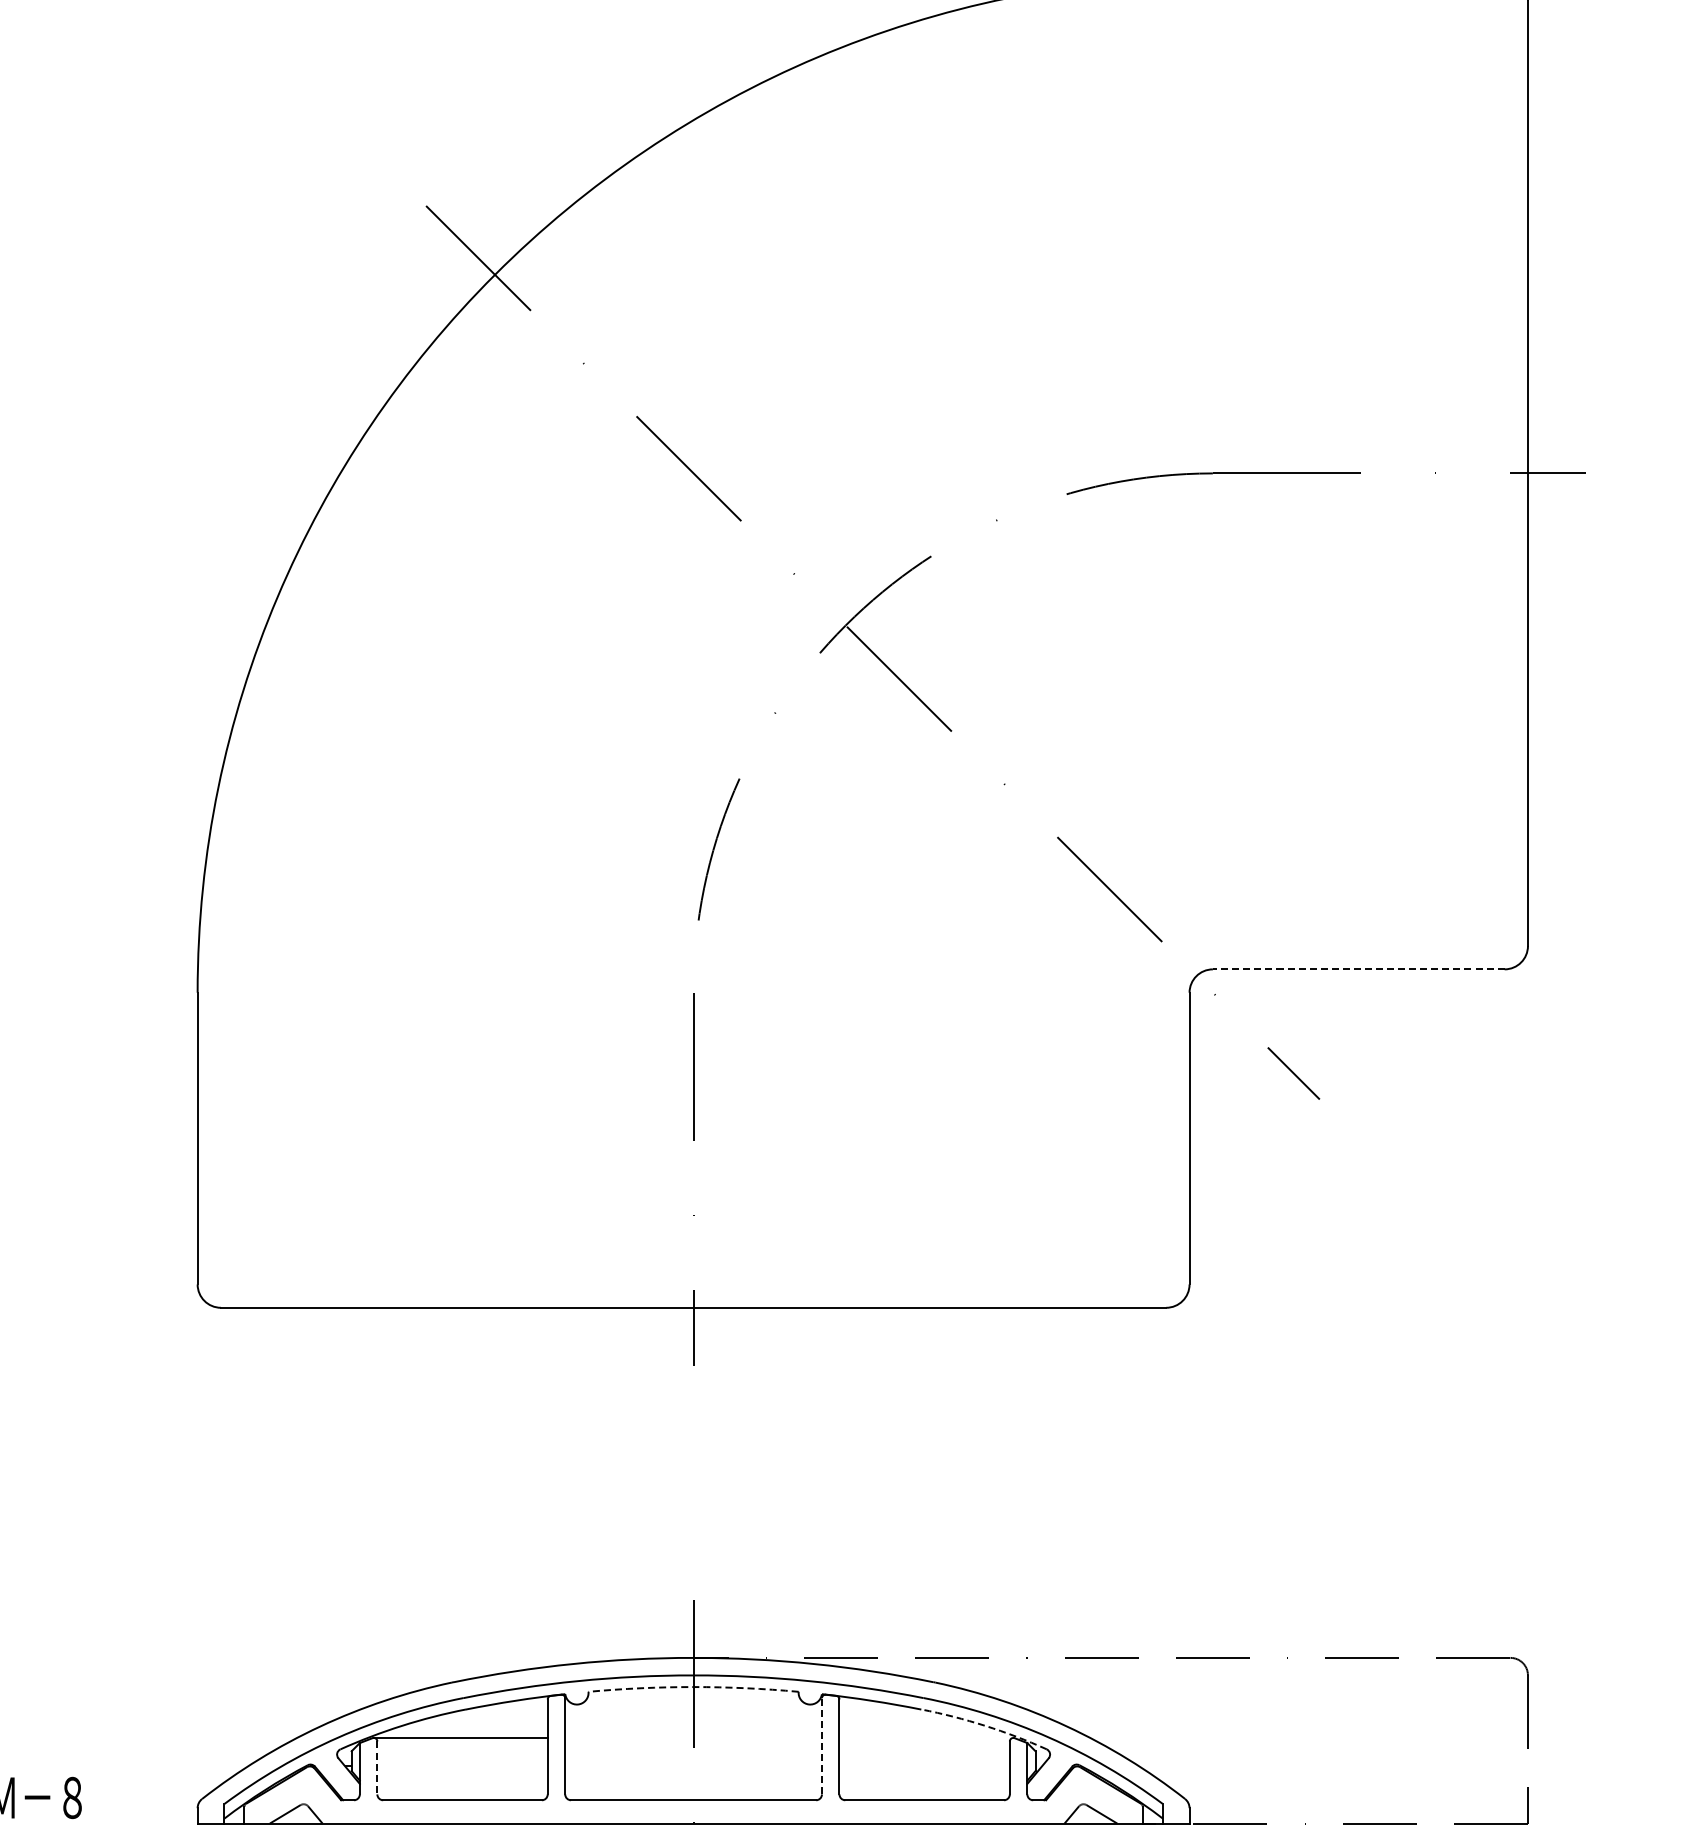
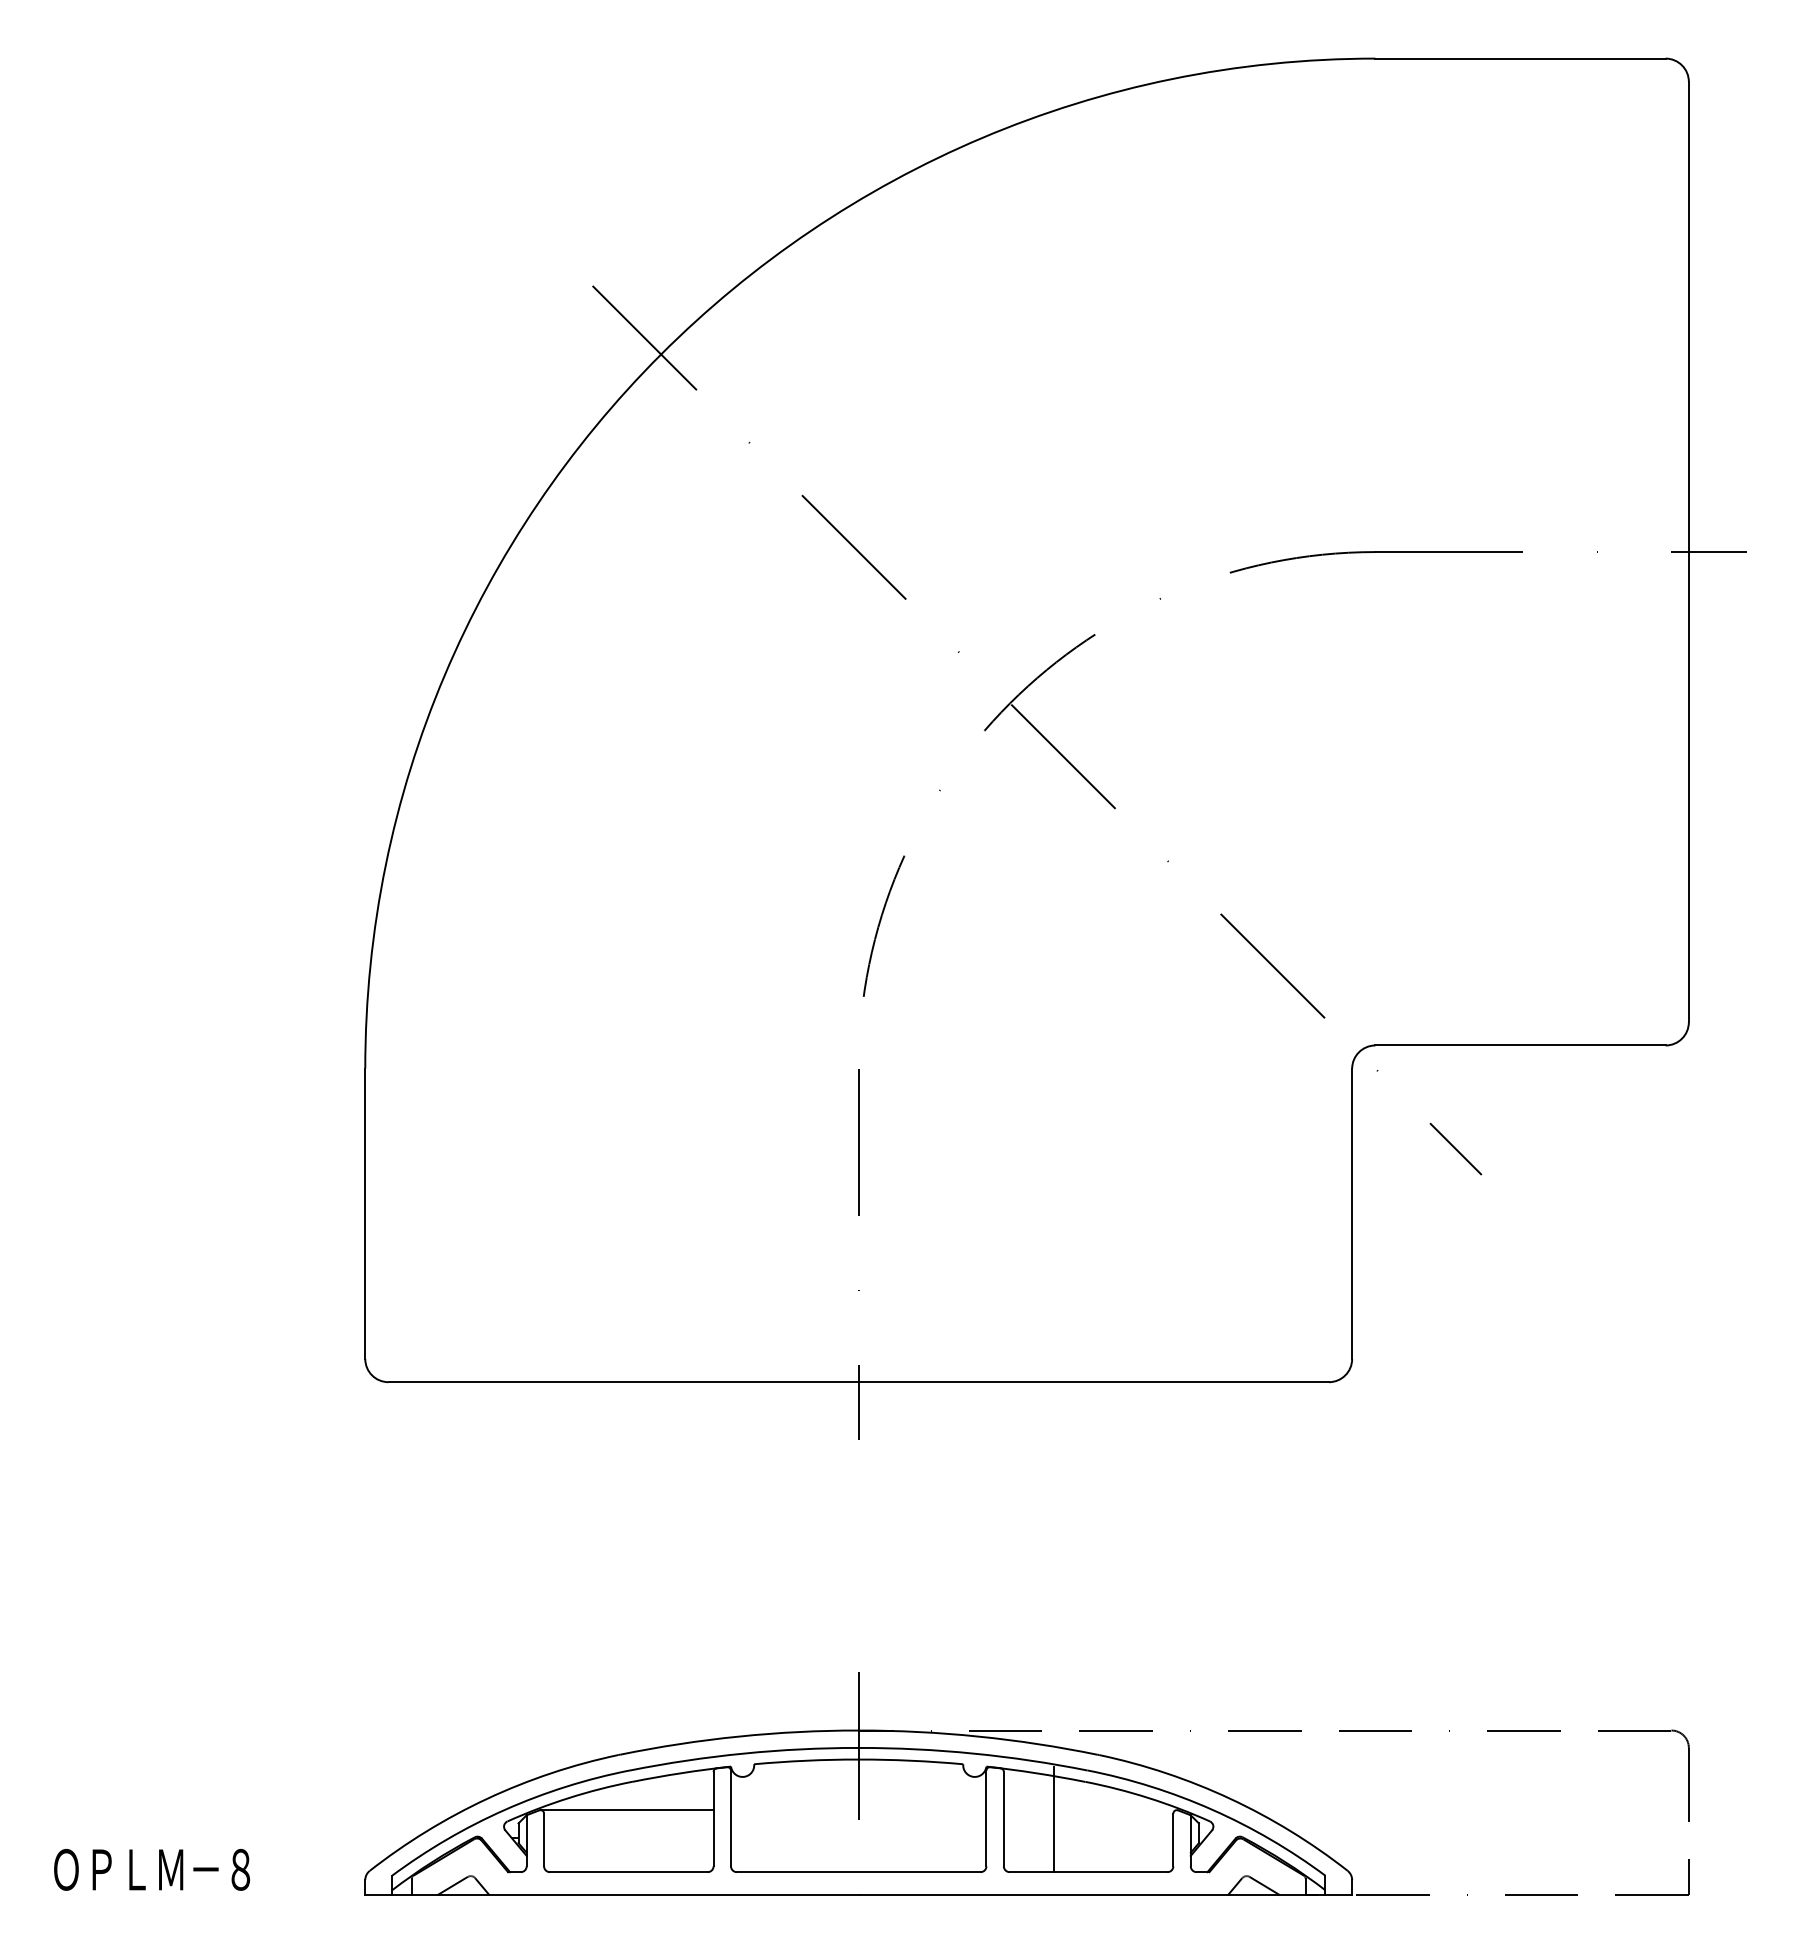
line: (1358, 969) -> (1520, 1045), dashed -> solid
arc: (693, 1687) -> (858, 1759), dashed -> solid
arc: (984, 1726) -> (1148, 1798), dashed -> solid
line: (822, 1746) -> (986, 1818), dashed -> solid
line: (889, 1747) -> (1053, 1819), added
line: (377, 1768) -> (544, 1840), dashed -> solid

